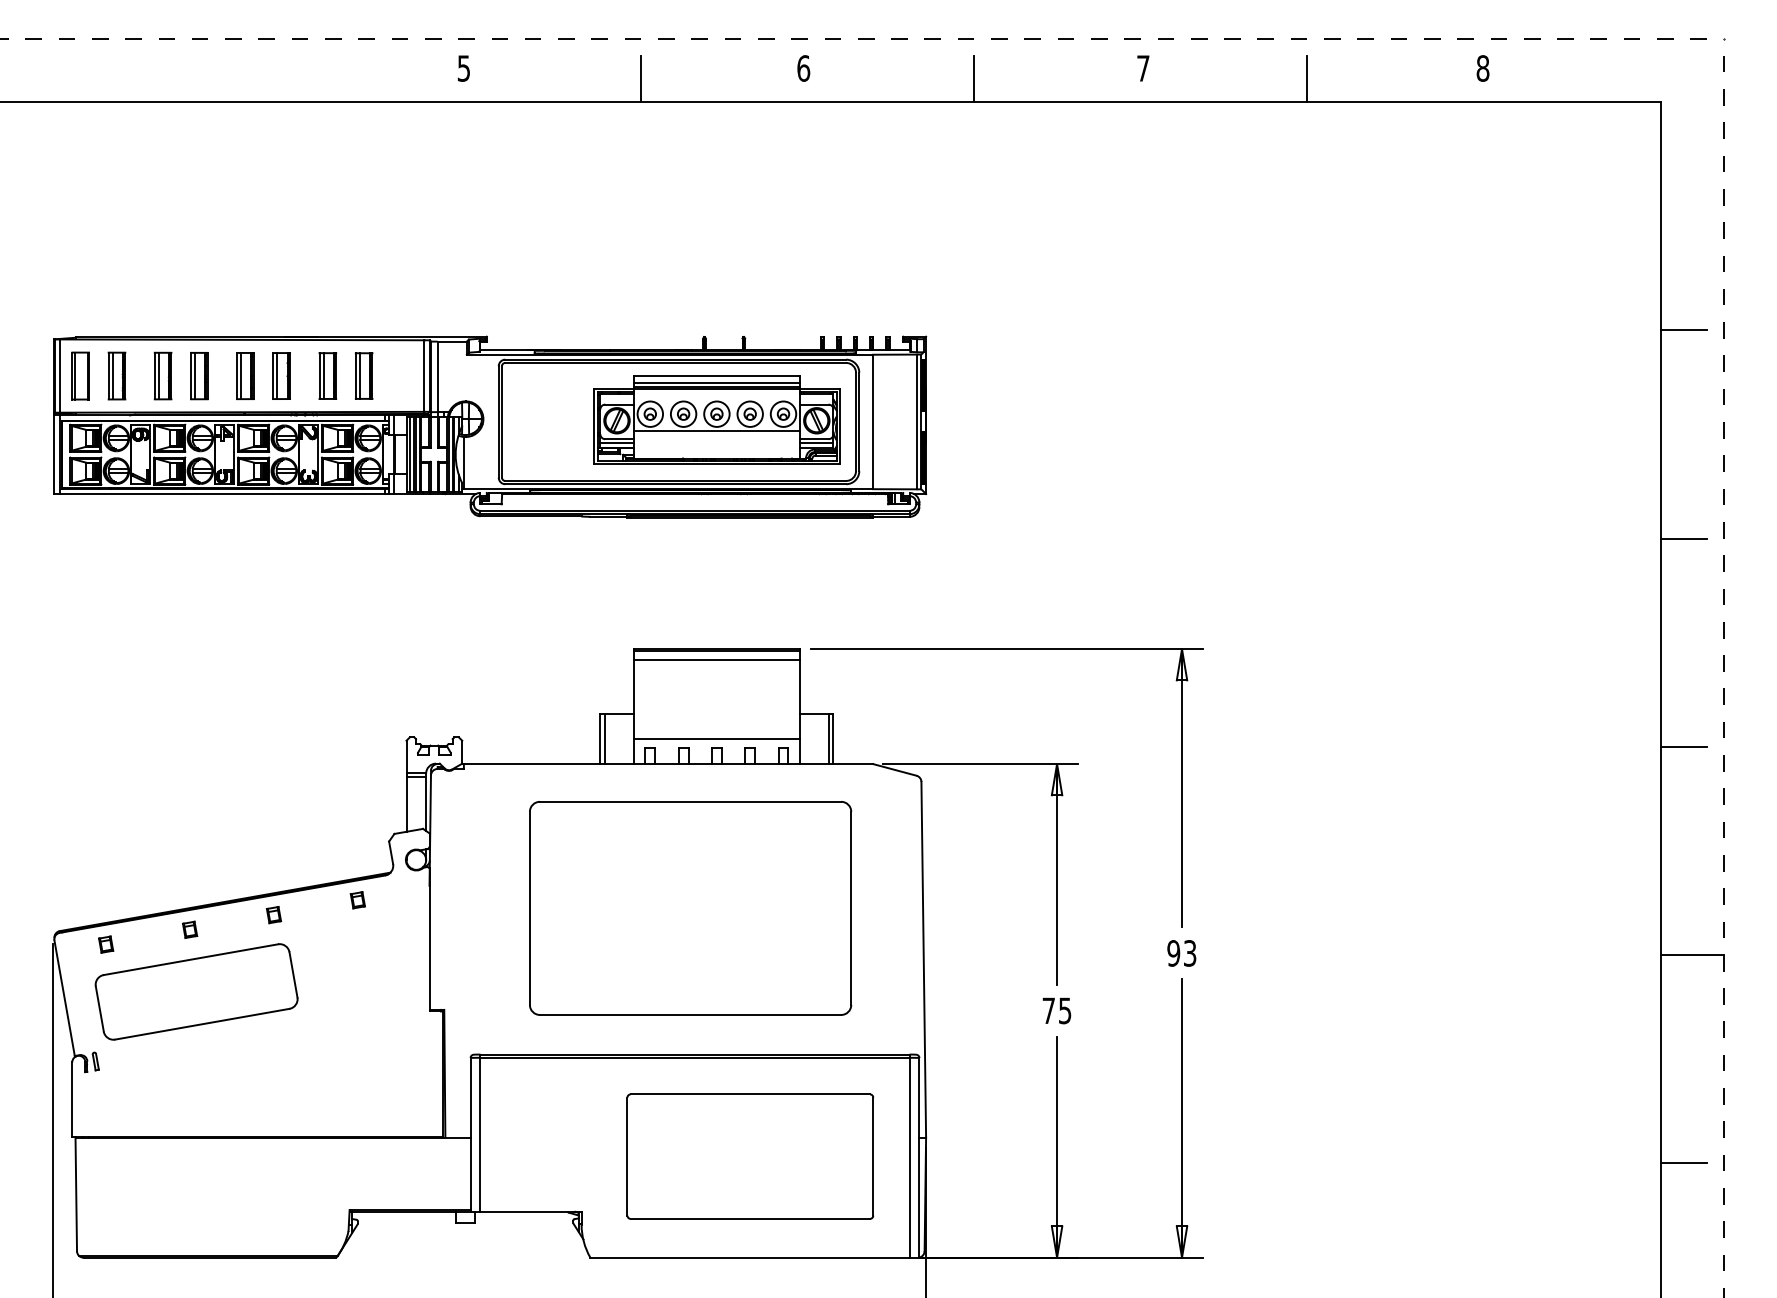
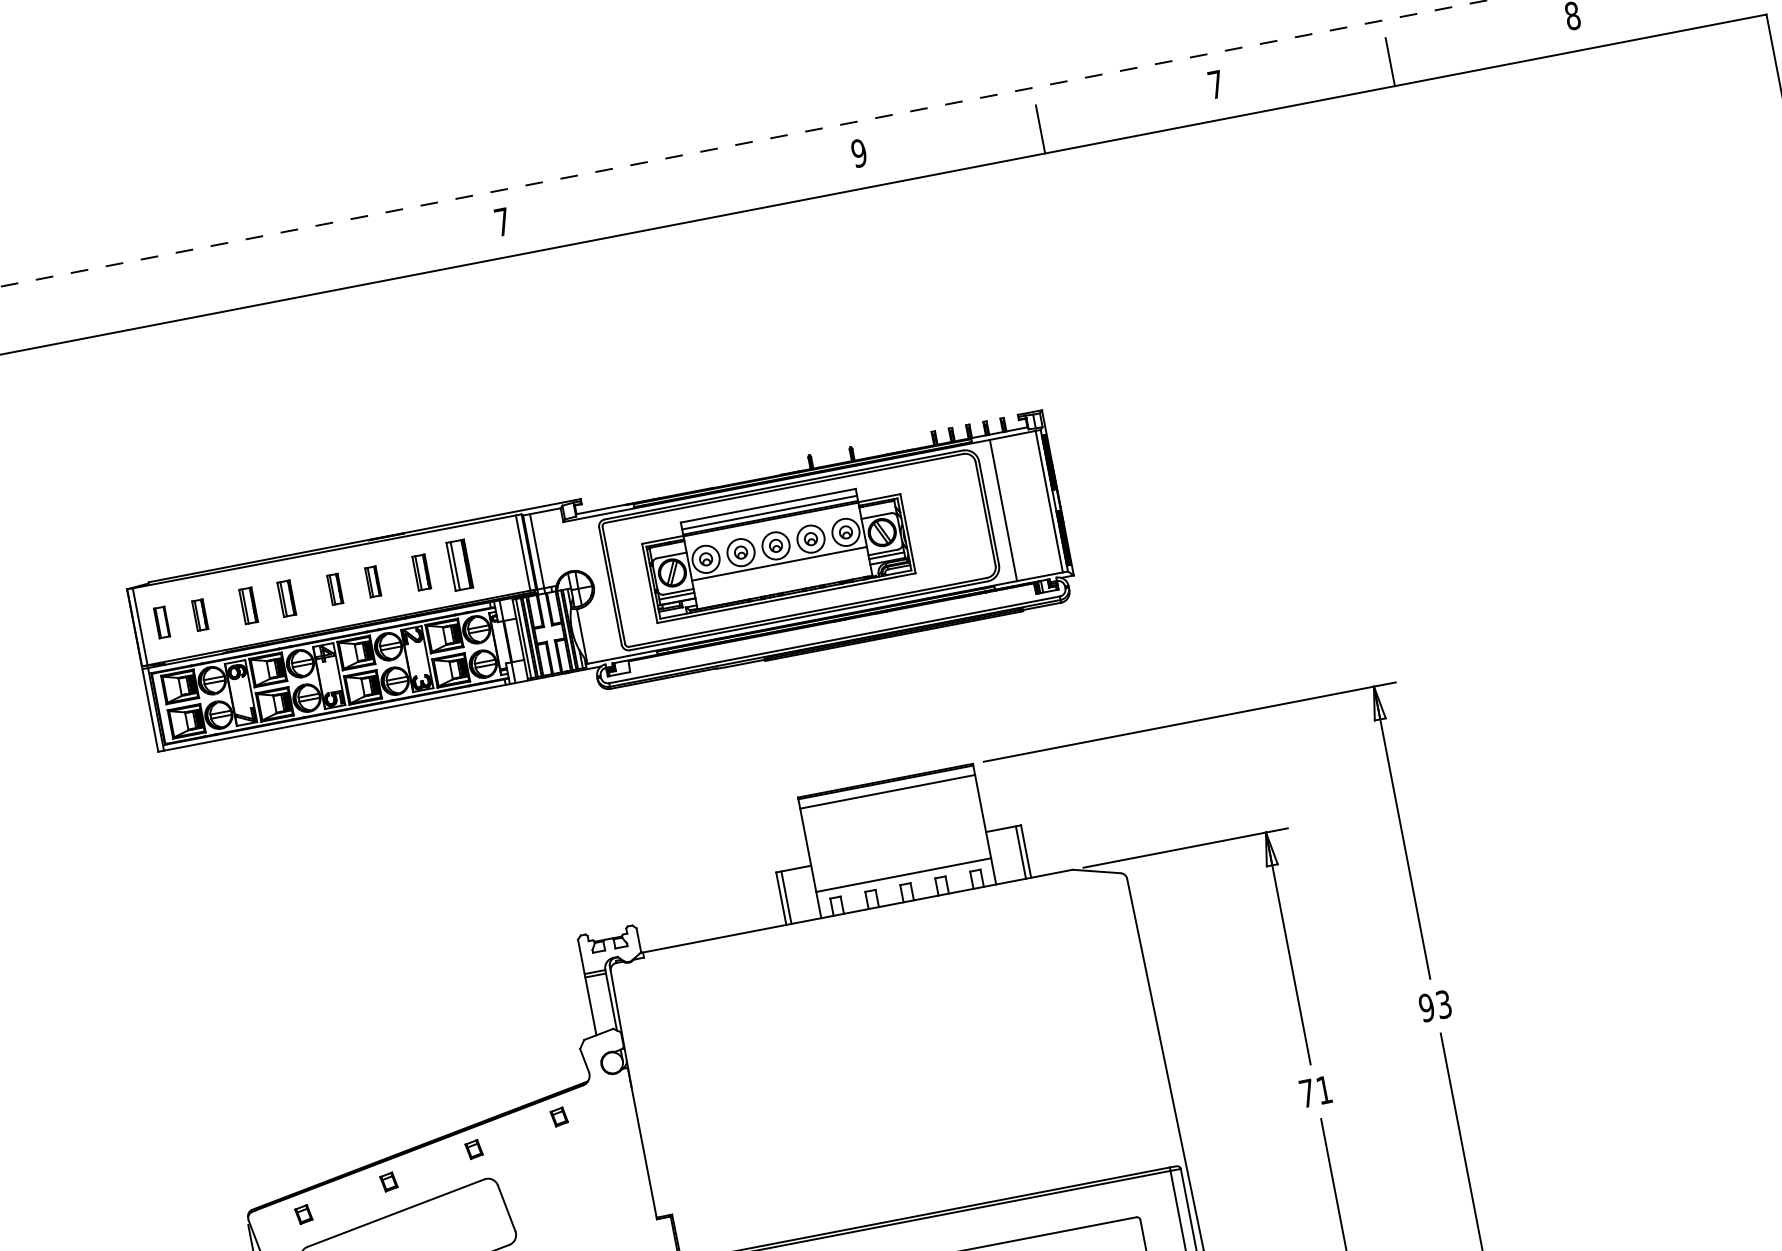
text: (463, 68) -> (501, 222), 5 -> 7
text: (803, 68) -> (859, 153), 6 -> 9
line: (641, 78) -> (690, 196), removed
part: (80, 375) -> (161, 622), size x0.6
part: (116, 375) -> (199, 614), size x0.6
part: (162, 375) -> (247, 605), size x0.7
part: (281, 375) -> (372, 581), size x0.6
part: (327, 375) -> (421, 572), size x0.7
part: (199, 376) -> (286, 598), size x0.7
part: (245, 376) -> (335, 589), size x0.6
part: (716, 419) -> (776, 551), moved
part: (690, 908) -> (910, 1058), removed
text: (1065, 1010) -> (1324, 1089), 75 -> 71

